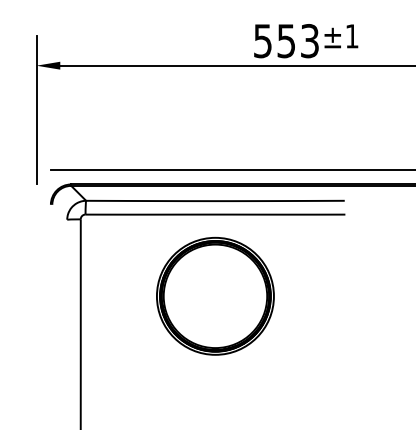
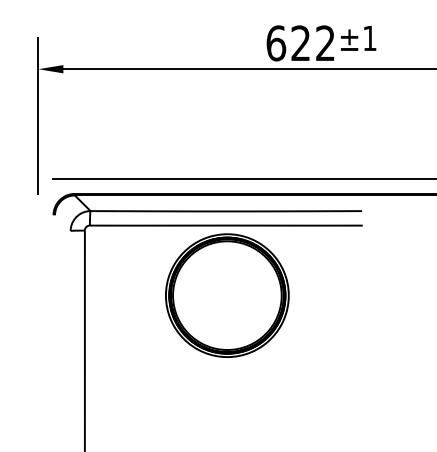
text: (286, 41) -> (300, 43), 553 -> 622
part: (215, 295) -> (227, 294), moved

